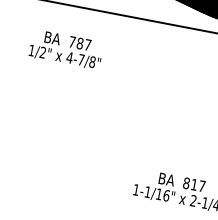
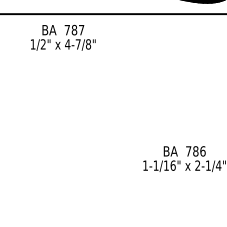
text: (66, 49) -> (63, 37), moved
text: (193, 184) -> (195, 151), 817 -> 786

